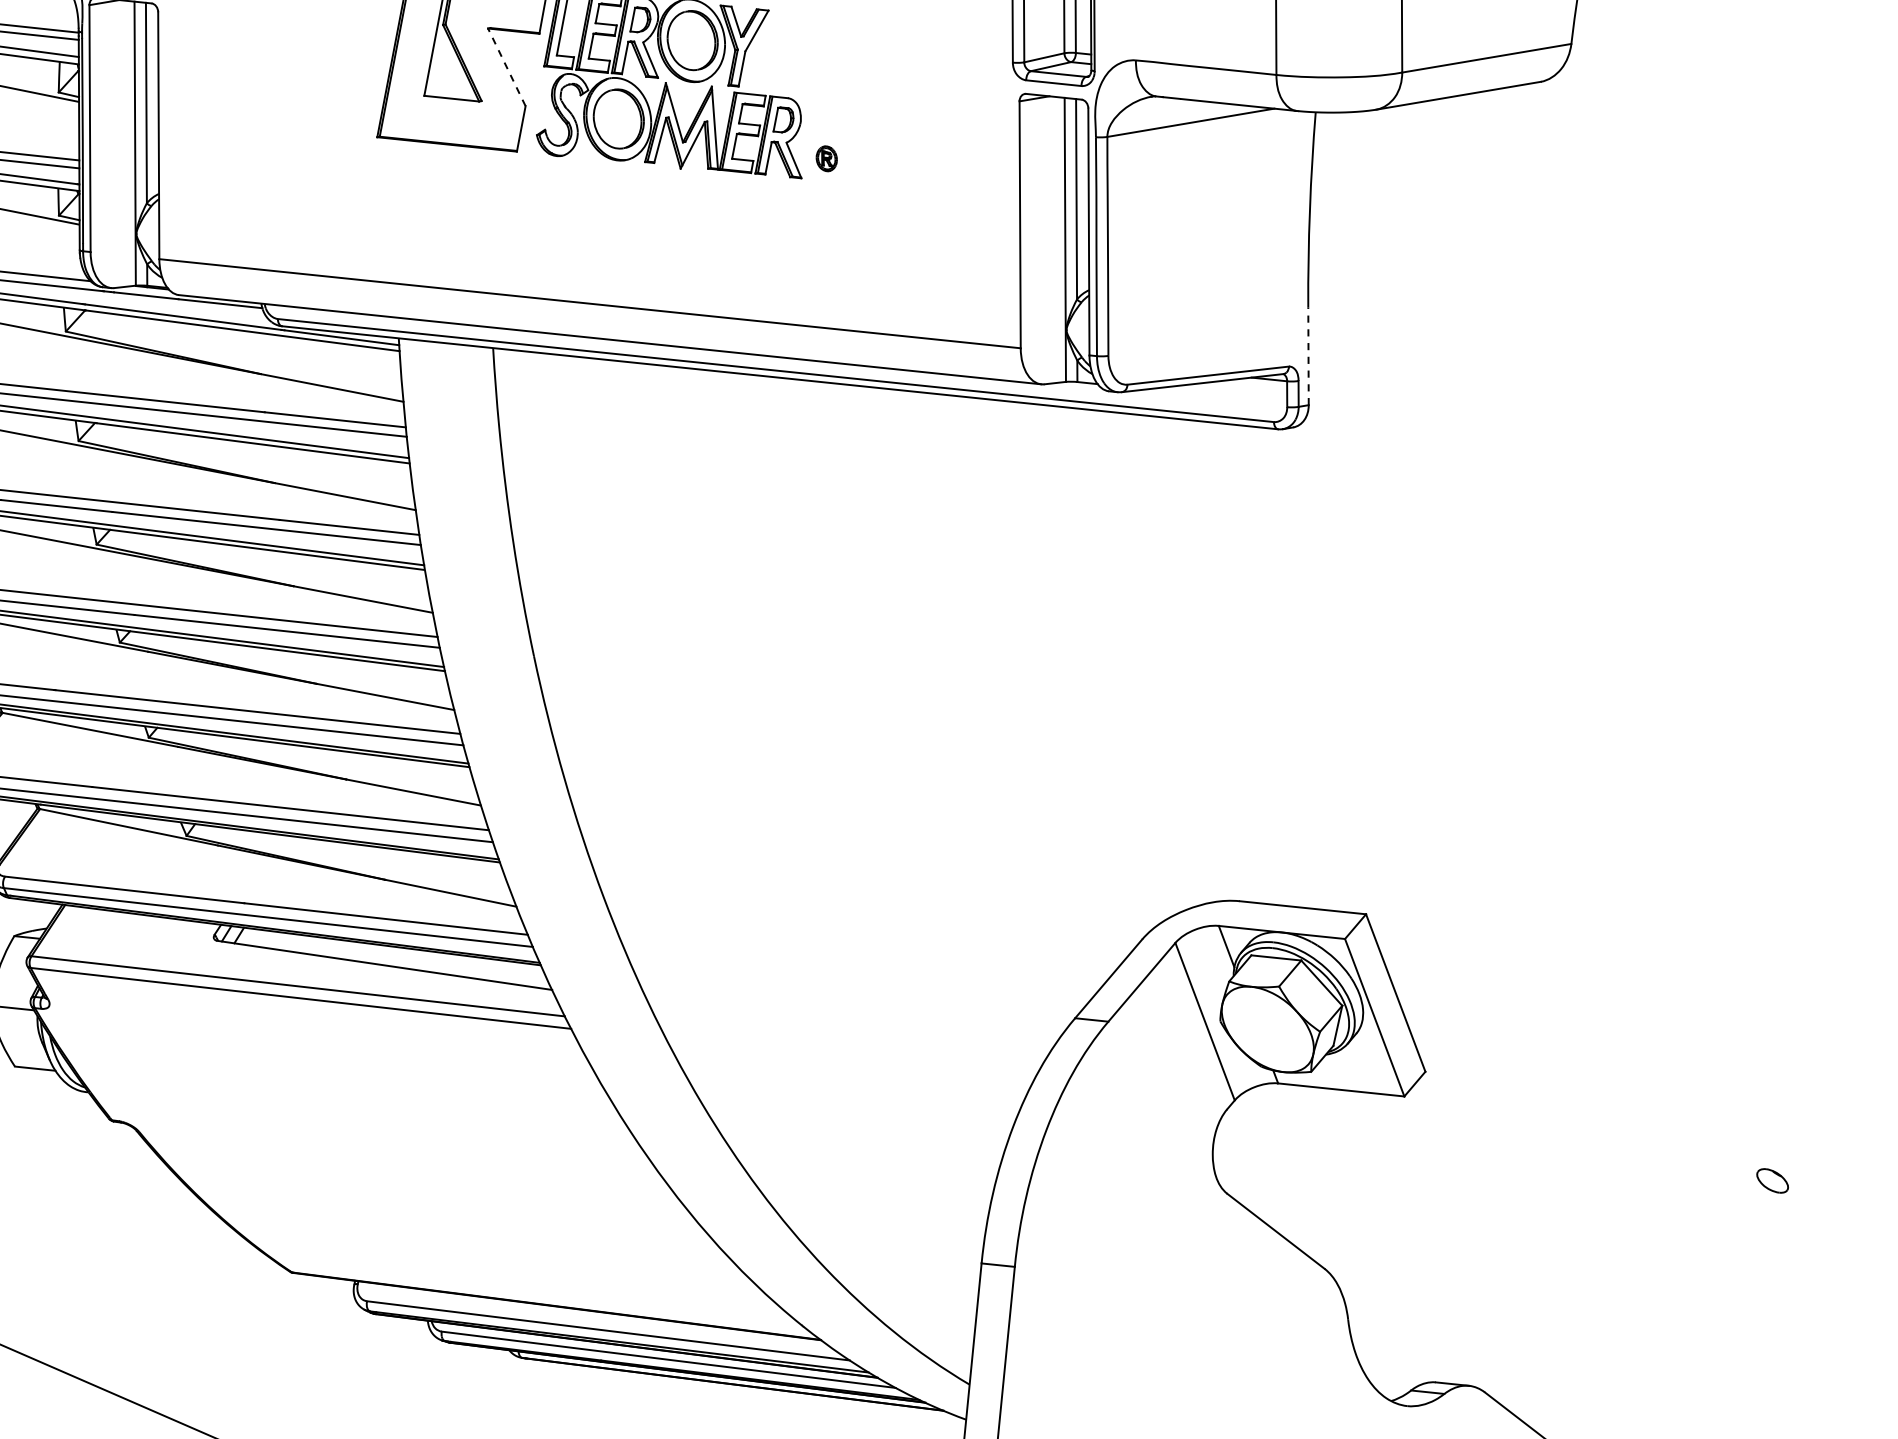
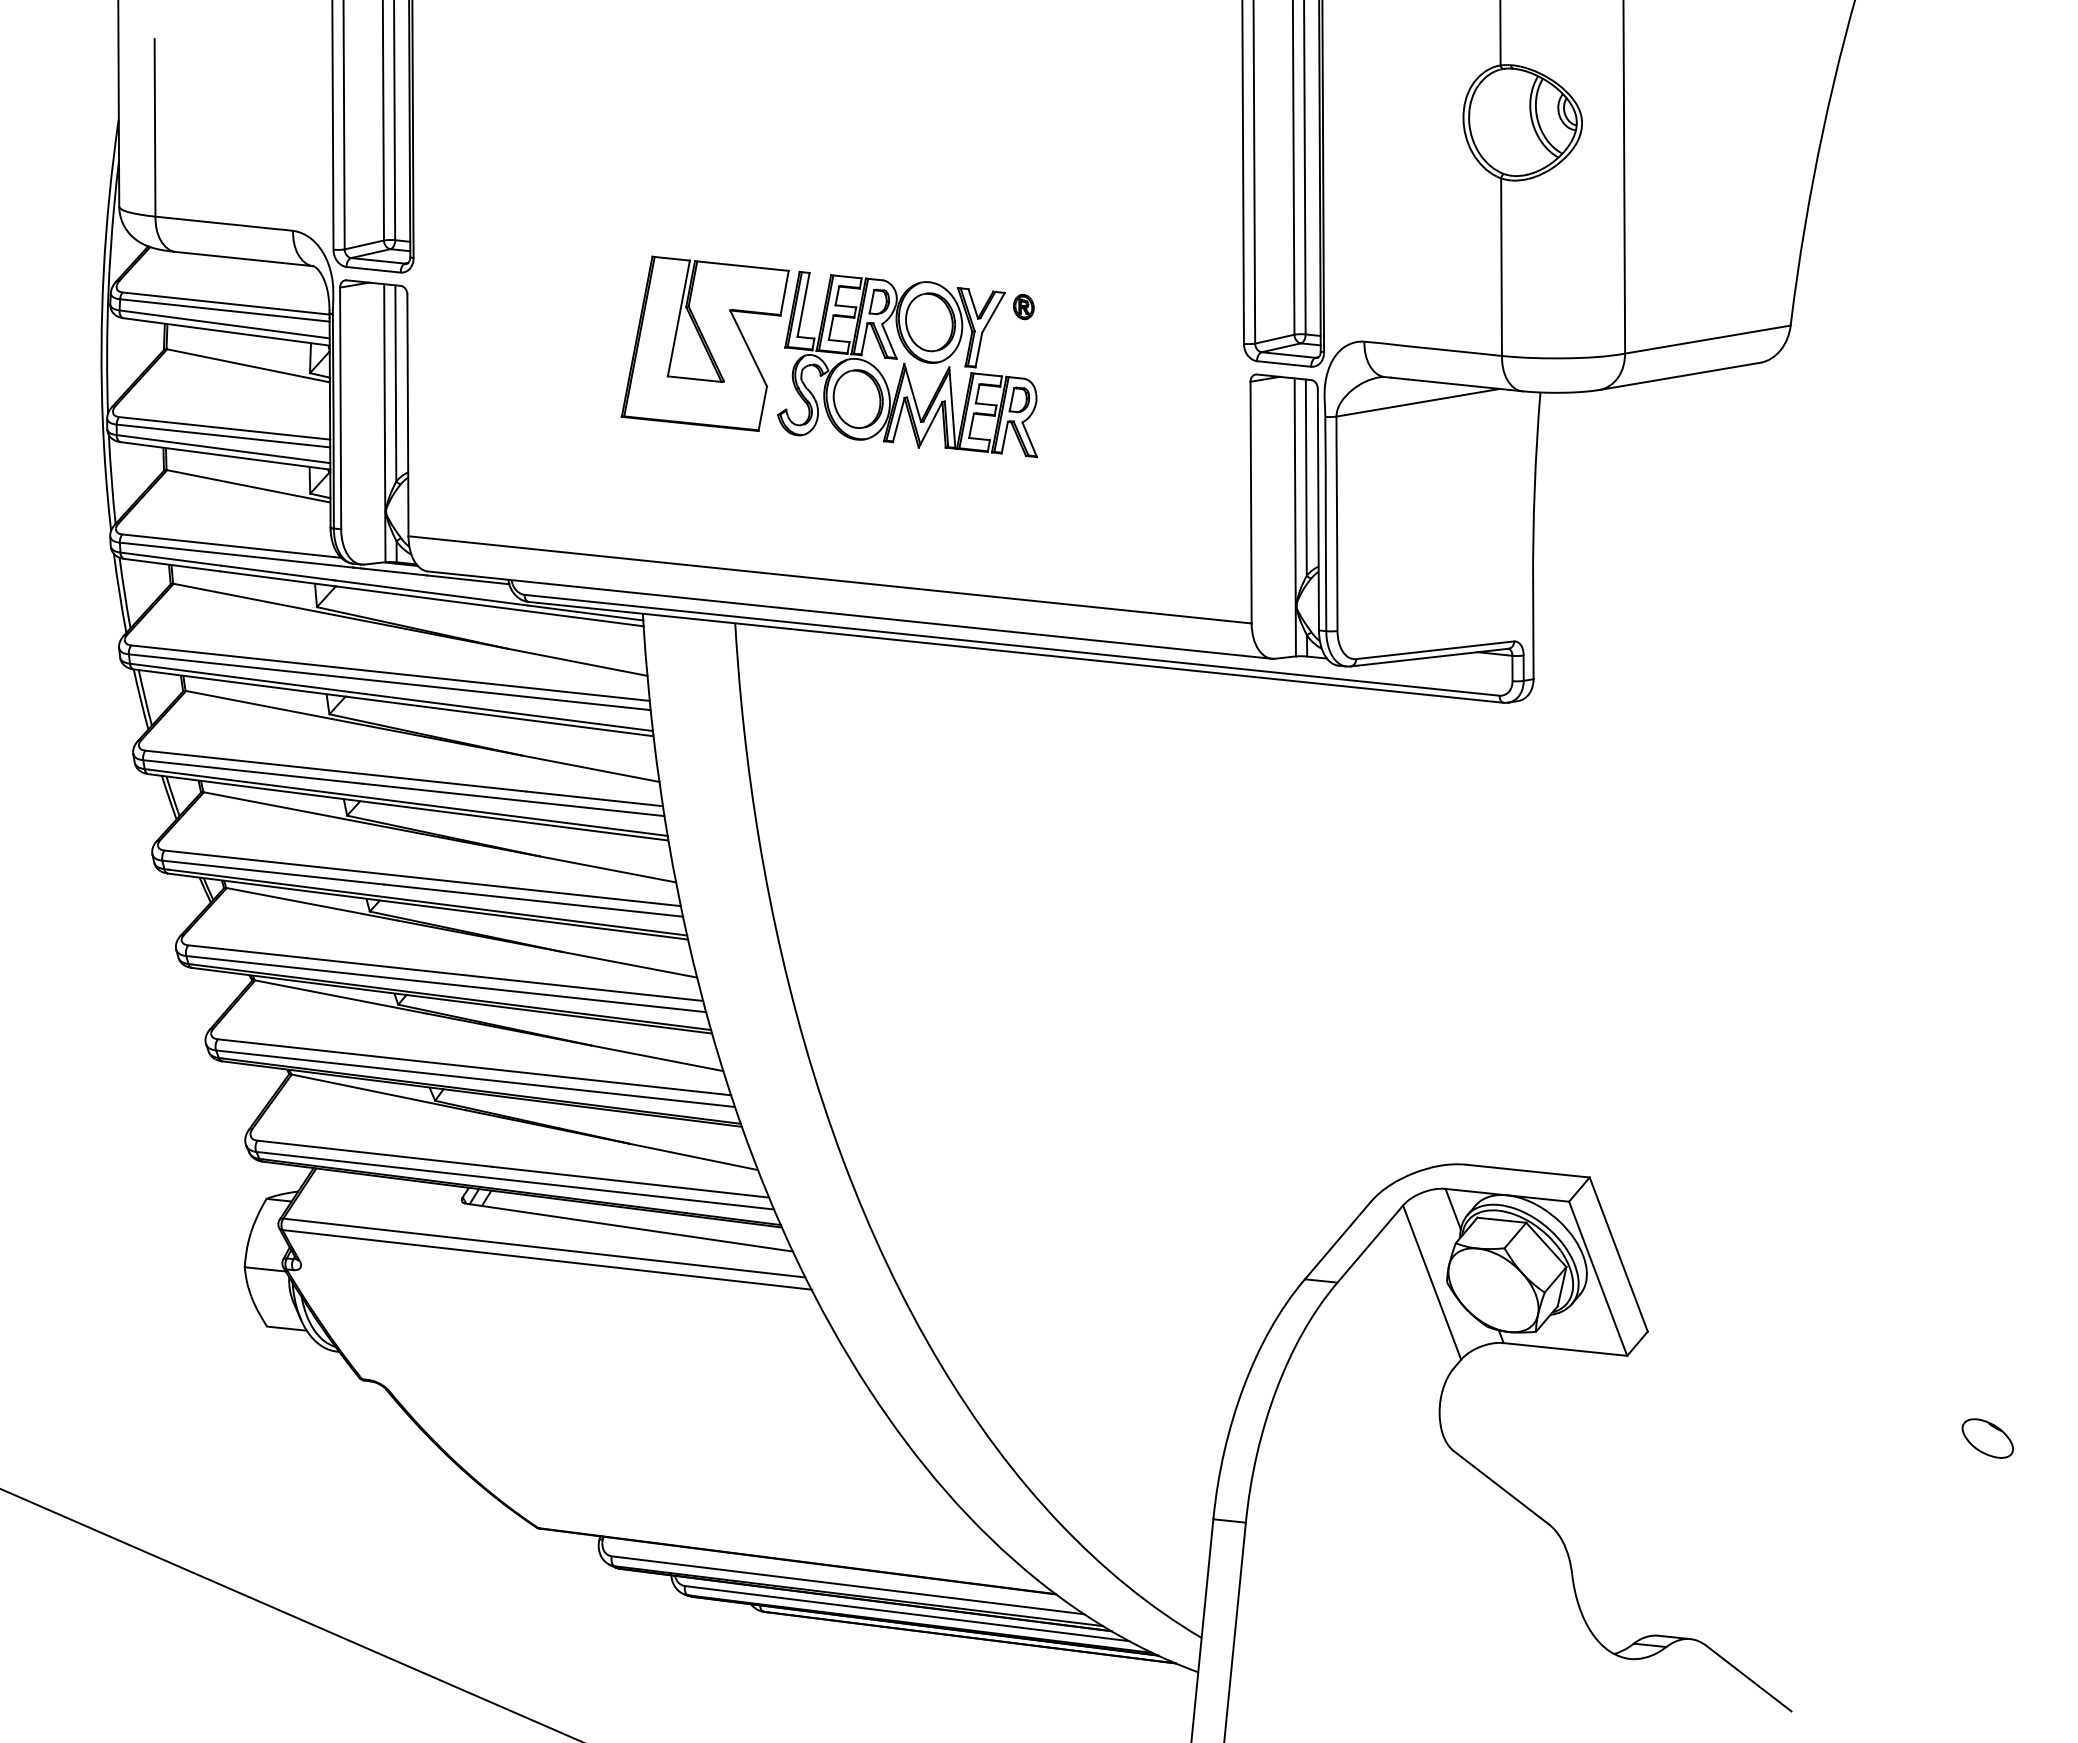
line: (506, 67) -> (748, 348), dashed -> solid
part: (826, 158) -> (1023, 306), moved
line: (1308, 356) -> (1533, 631), dashed -> solid
part: (1772, 1180) -> (1987, 1438), size x1.67

